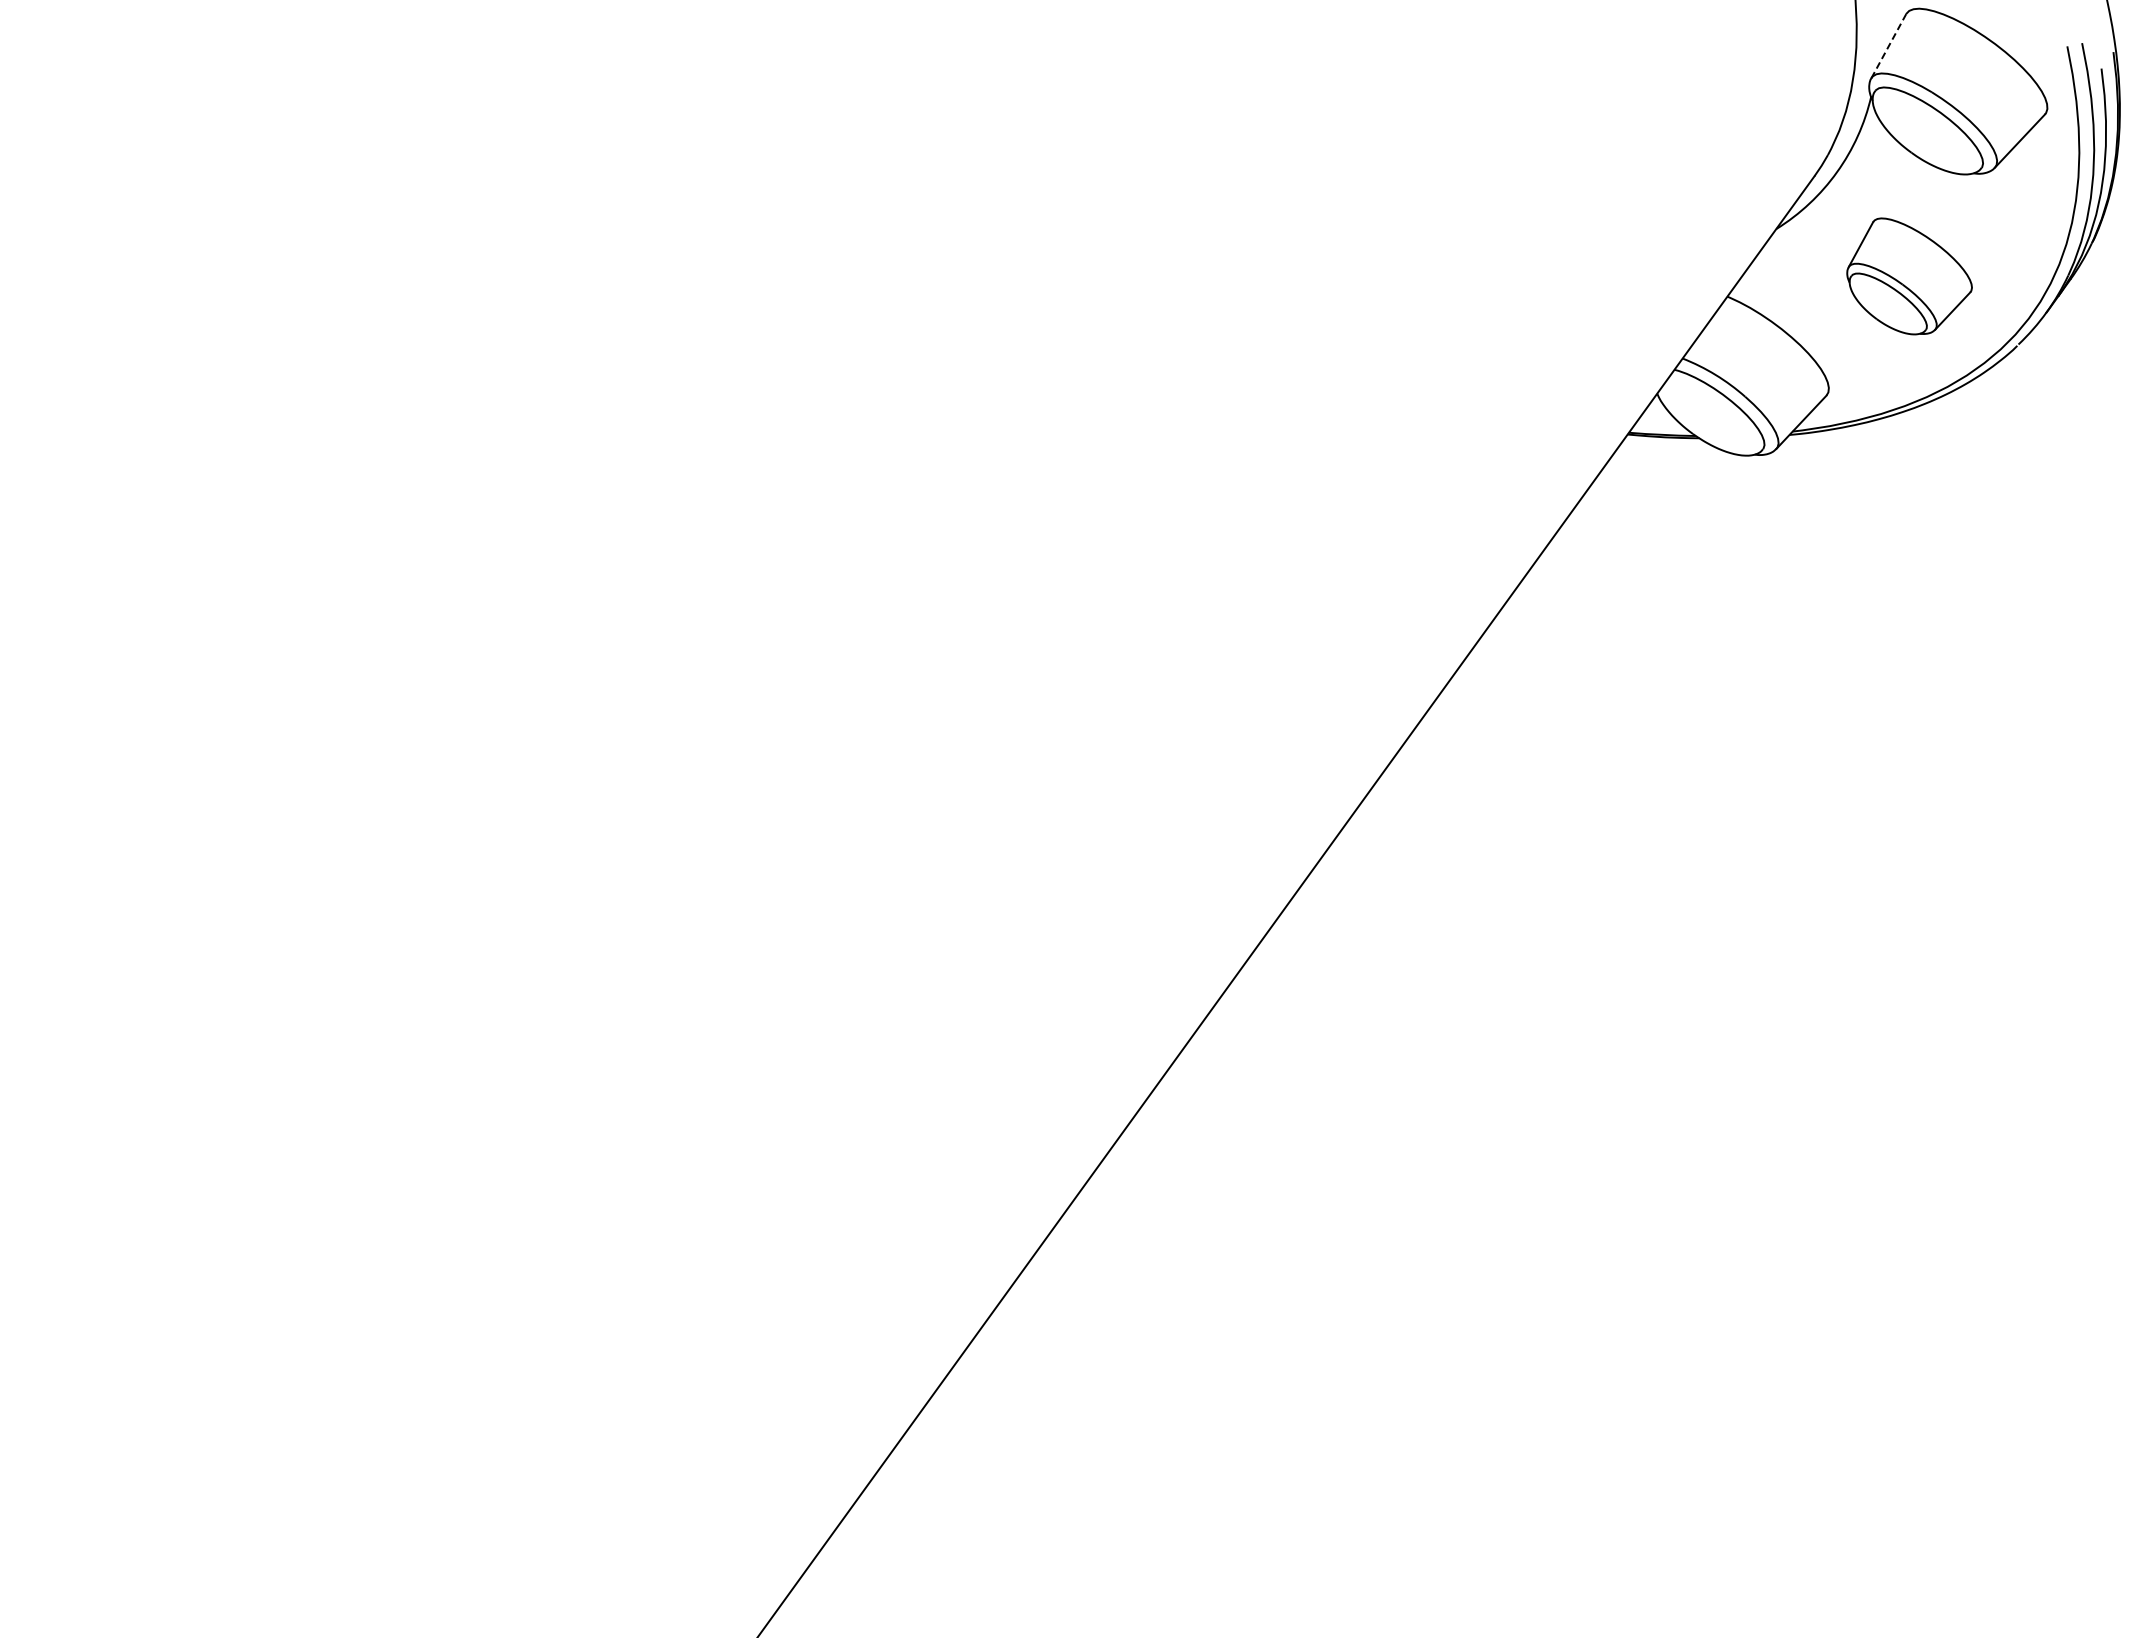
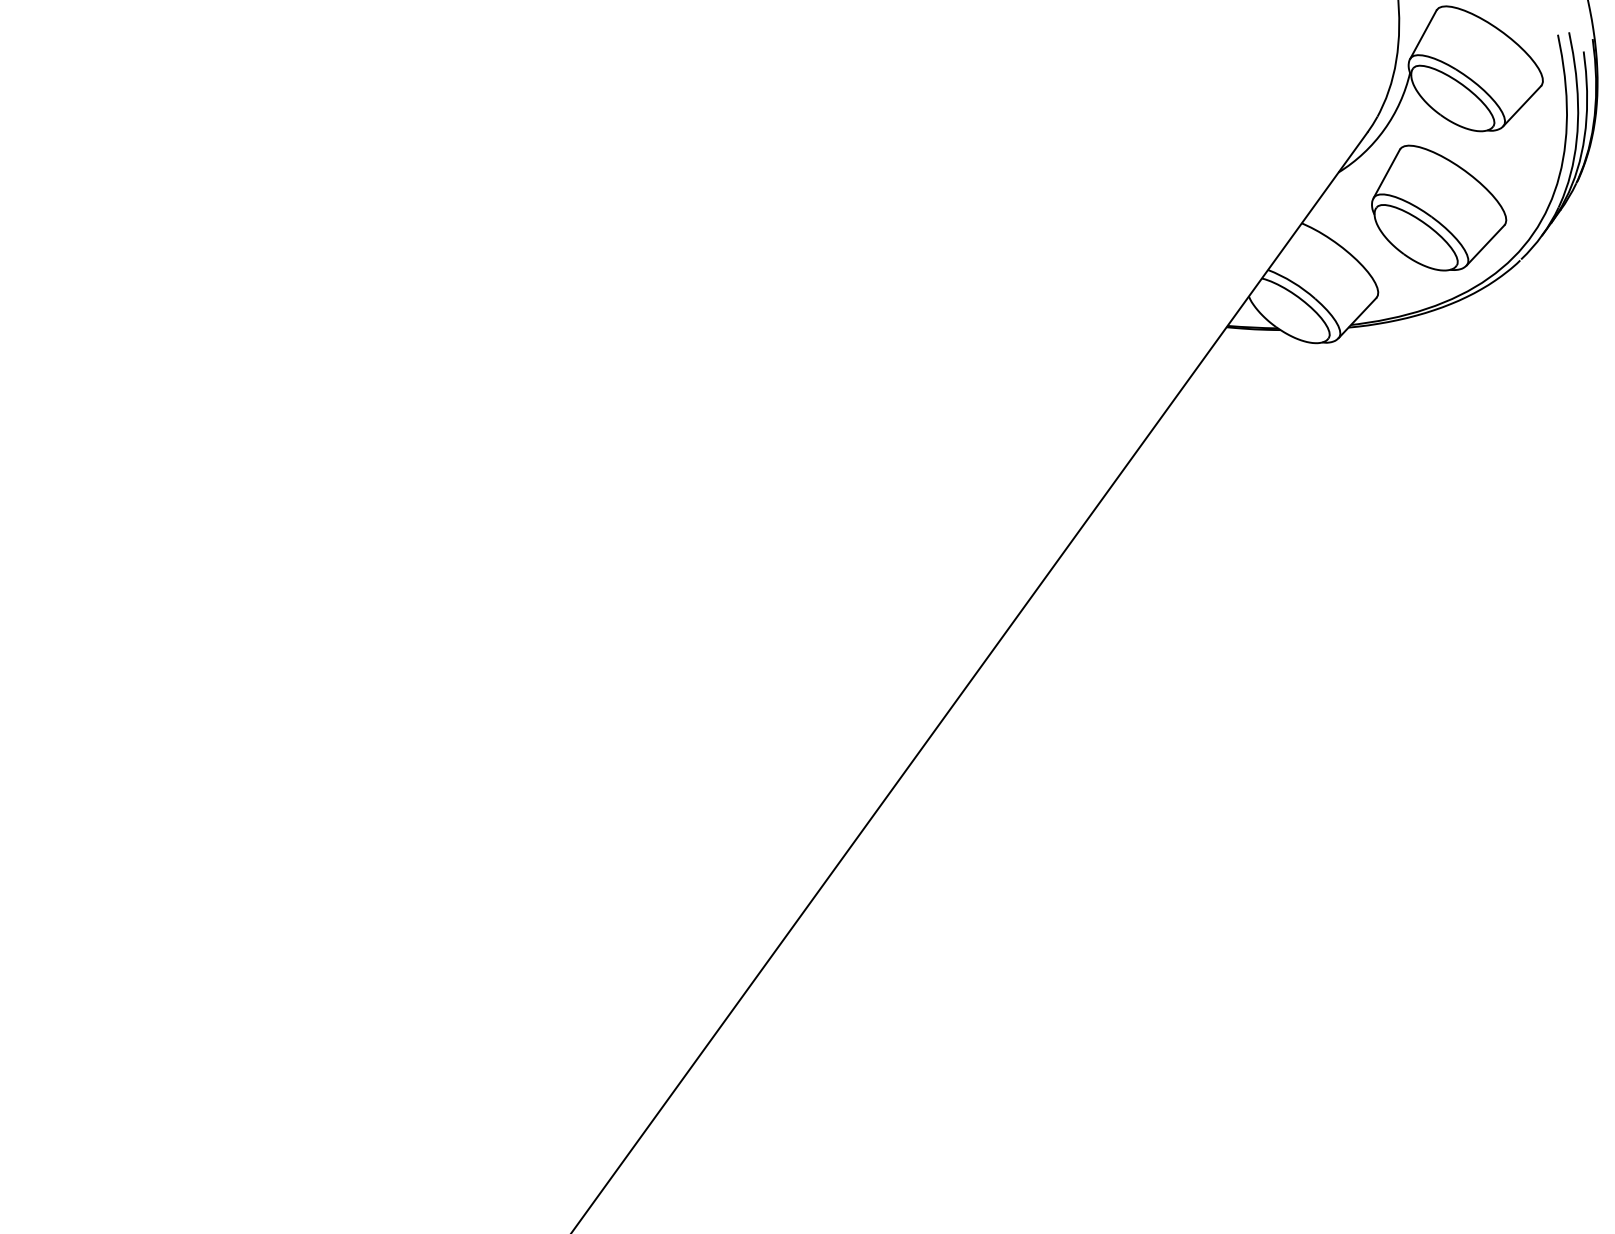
line: (1888, 46) -> (1423, 34), dashed -> solid
part: (1909, 276) -> (1439, 208), size x1.43

